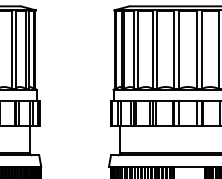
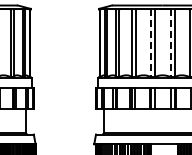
line: (173, 50) -> (150, 43), solid -> dashed
line: (197, 50) -> (170, 43), solid -> dashed

